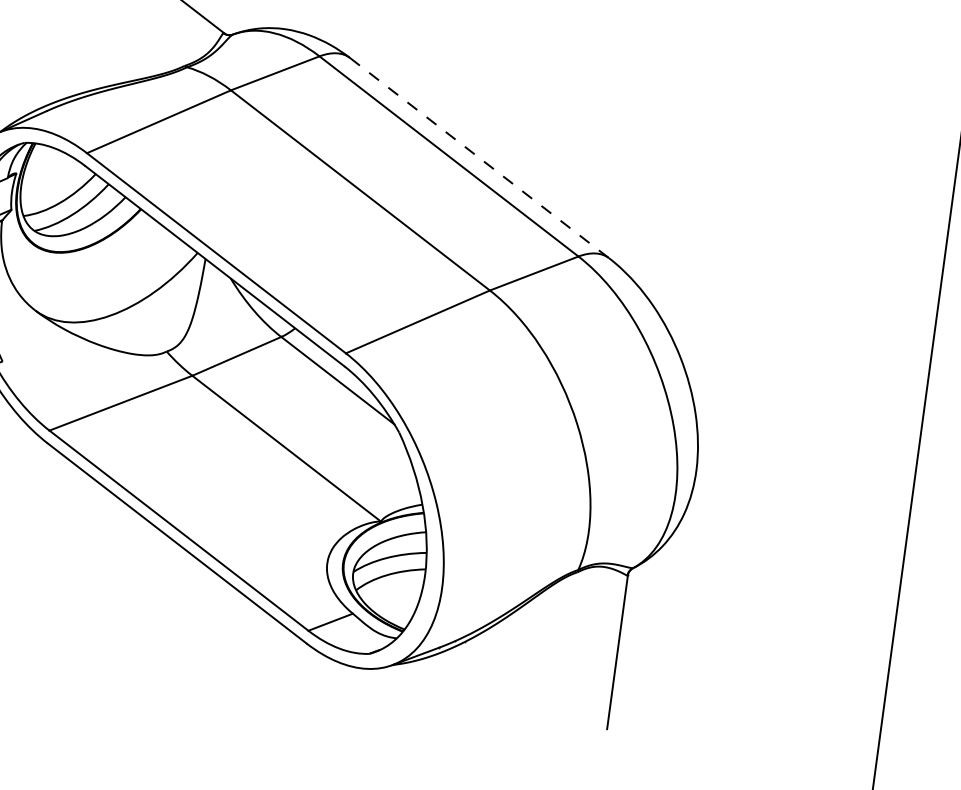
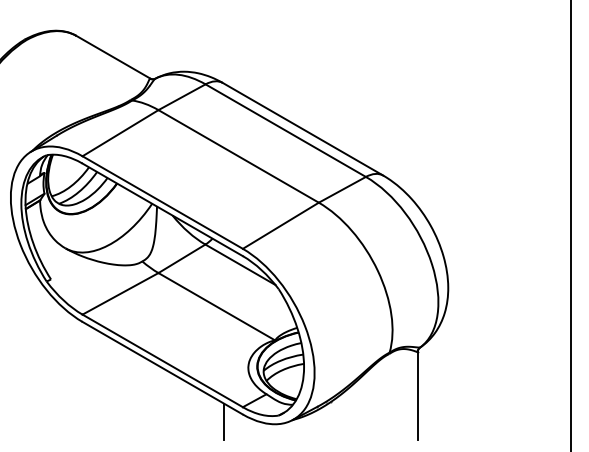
line: (480, 158) -> (303, 129), dashed -> solid
line: (271, 651) -> (223, 421), added

